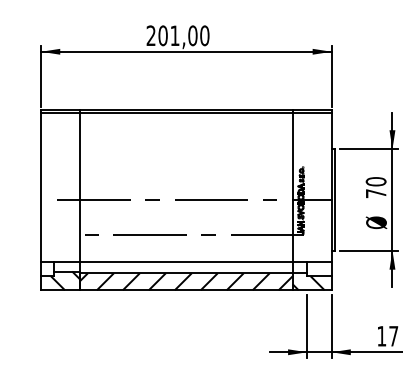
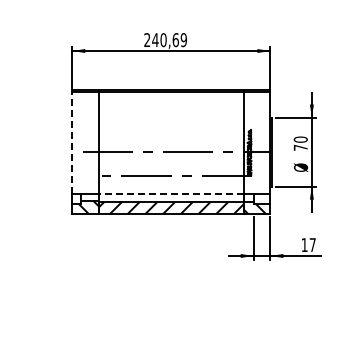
text: (183, 36) -> (169, 40), 201,00 -> 240,69
line: (41, 187) -> (72, 143), solid -> dashed
line: (185, 262) -> (170, 194), solid -> dashed

